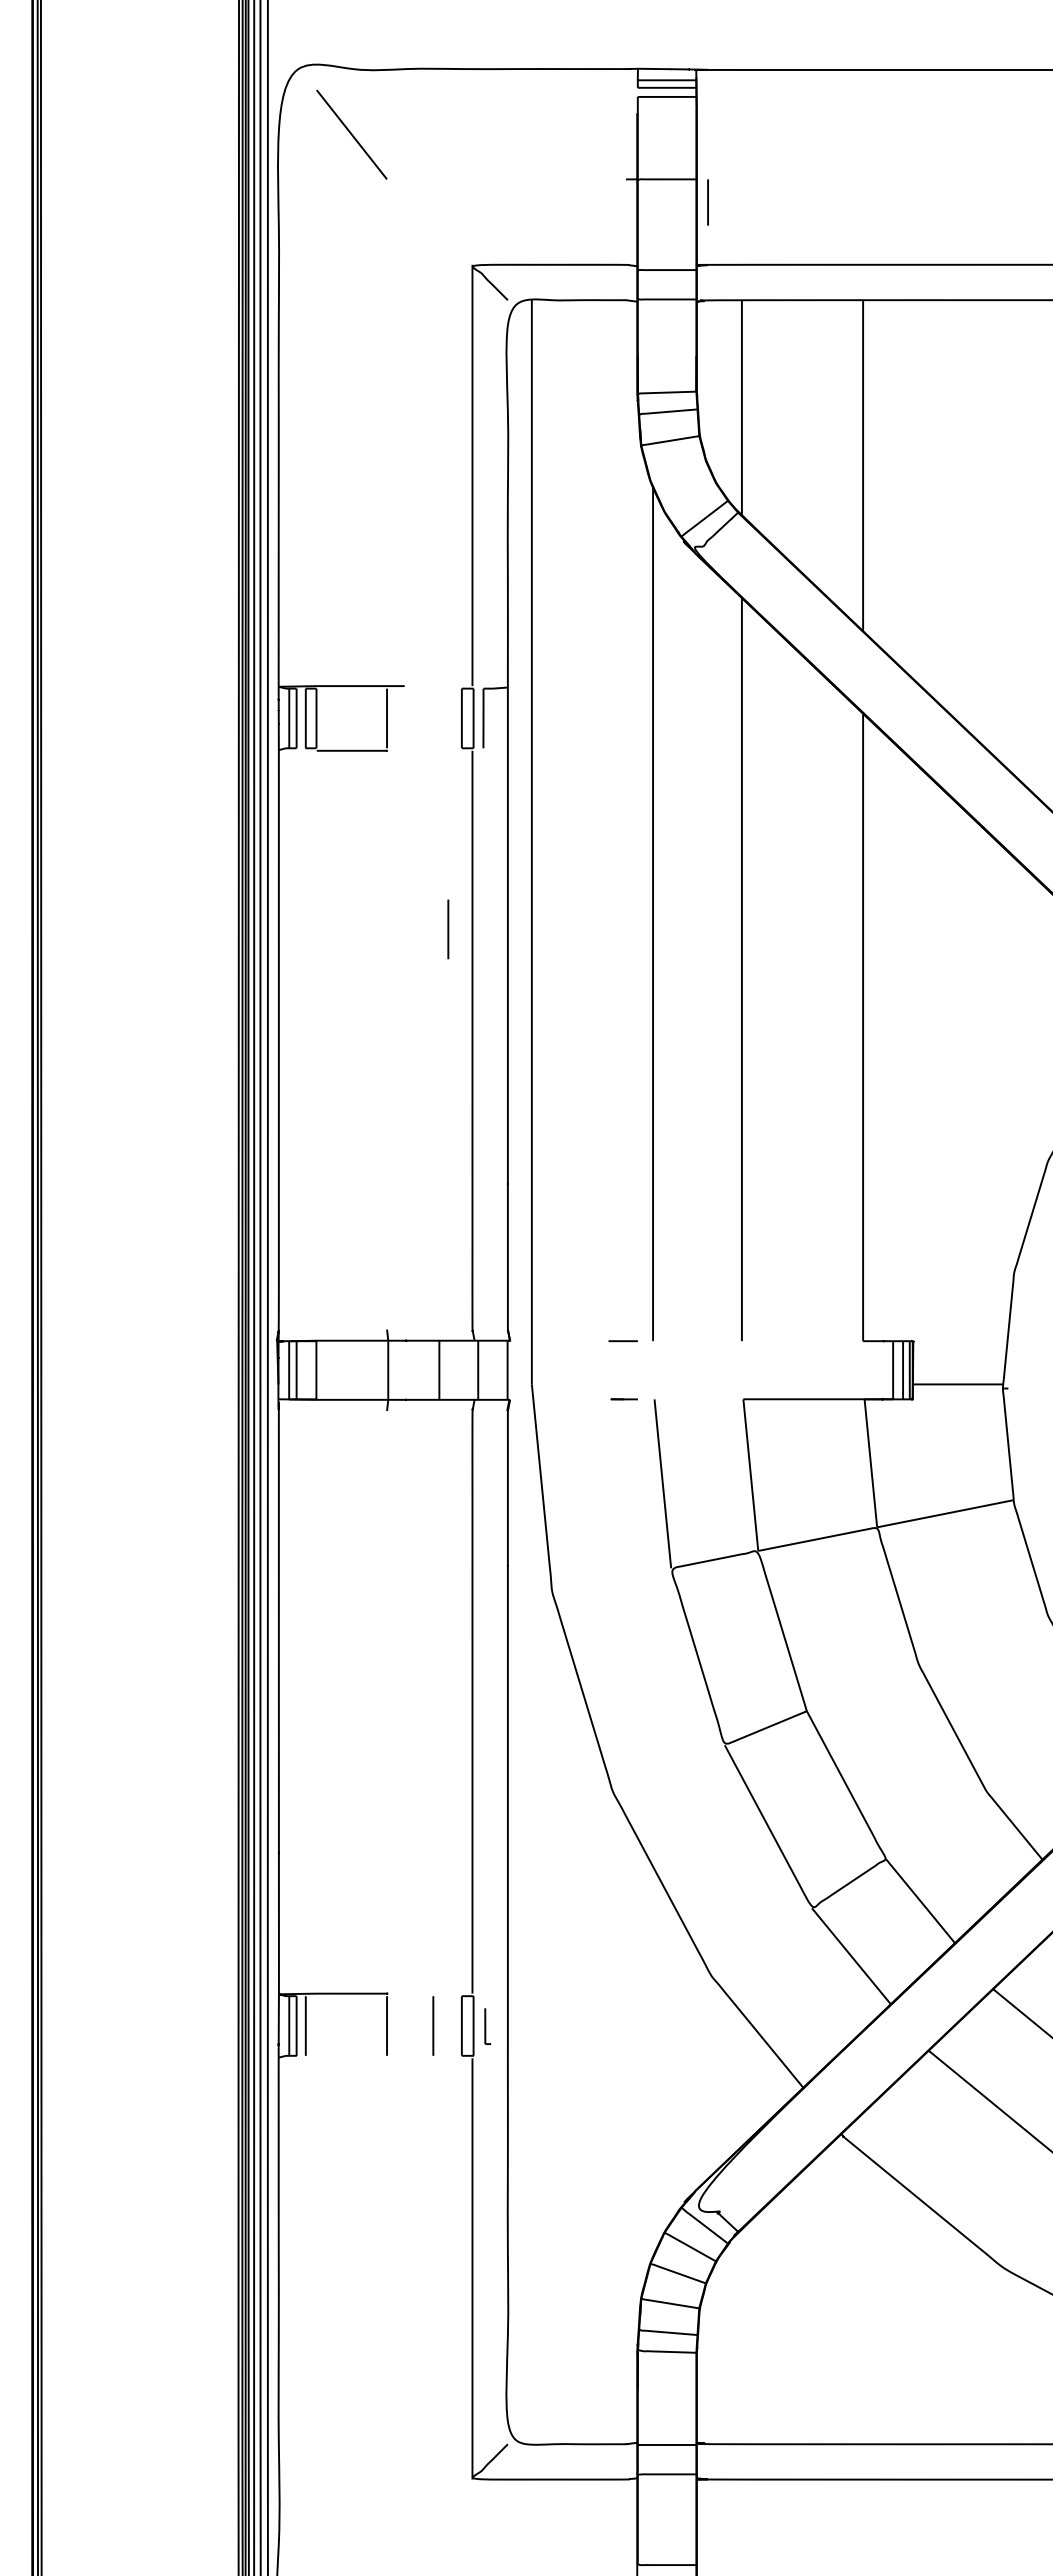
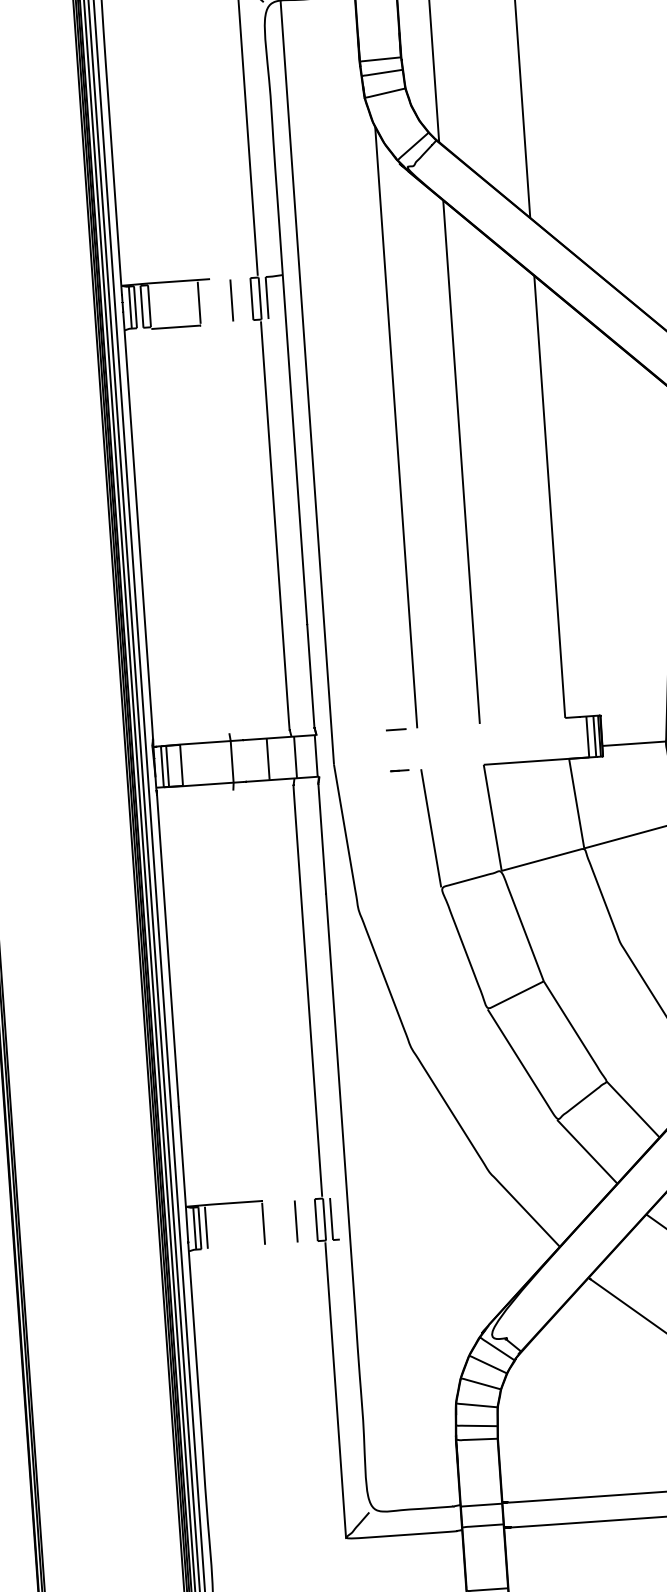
line: (448, 929) -> (231, 300), moved
part: (487, 2026) -> (334, 1219), size x1.67

